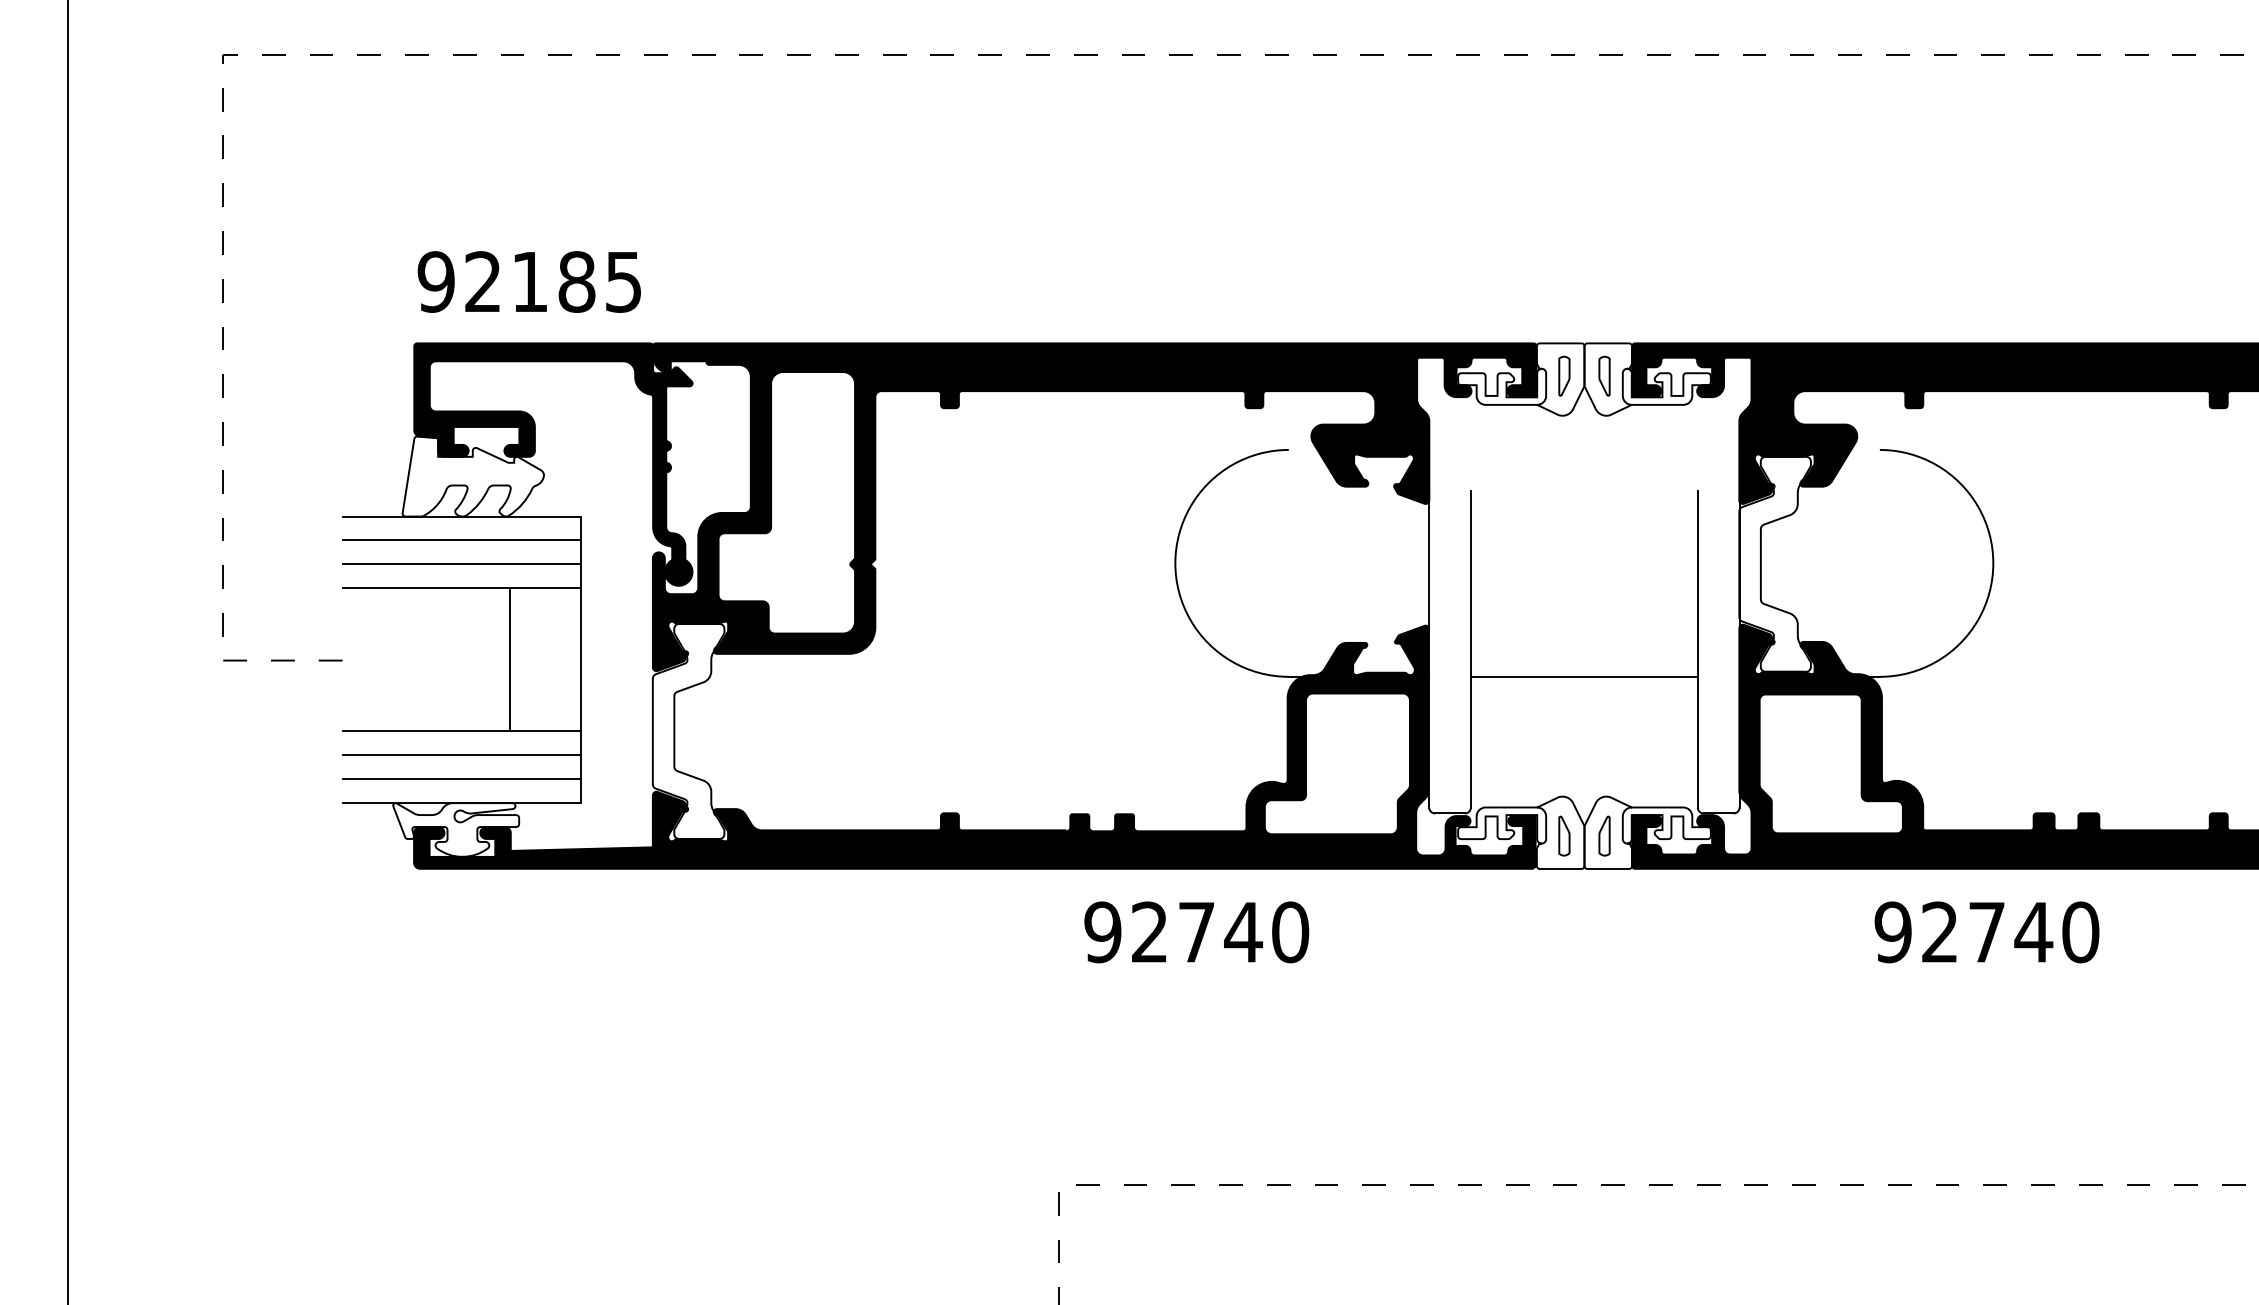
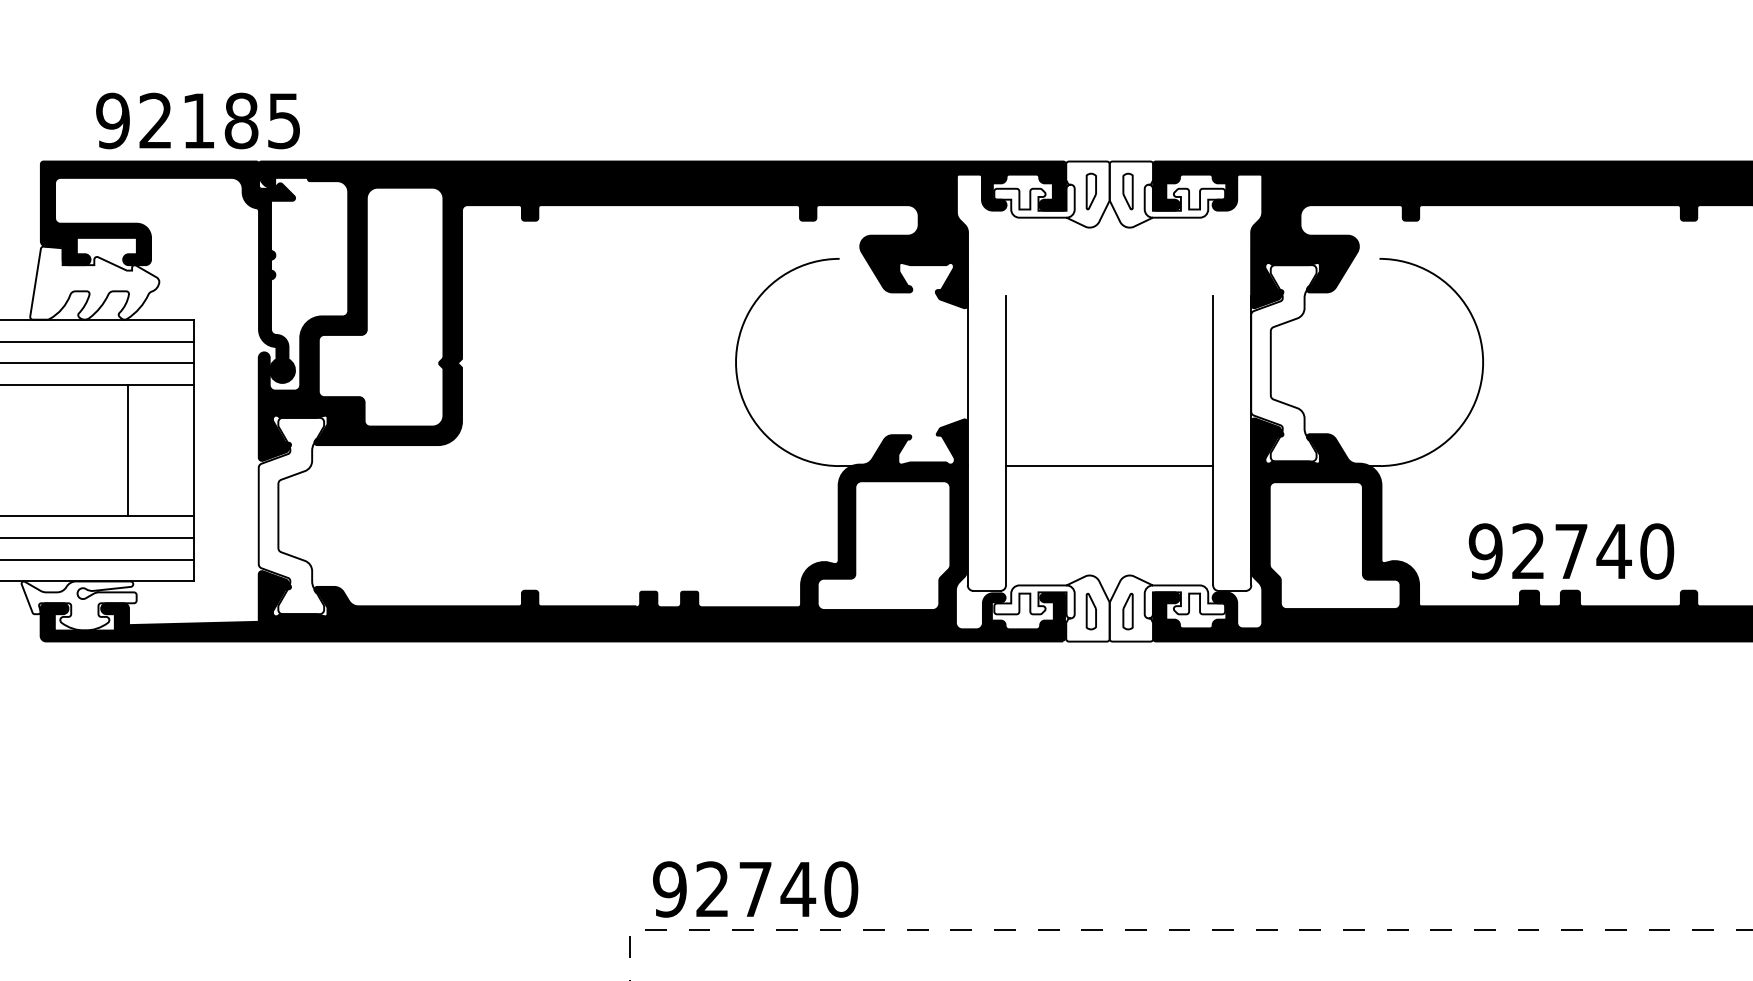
text: (528, 281) -> (197, 120), moved
text: (1196, 932) -> (755, 889), moved
text: (1986, 932) -> (1571, 551), moved

